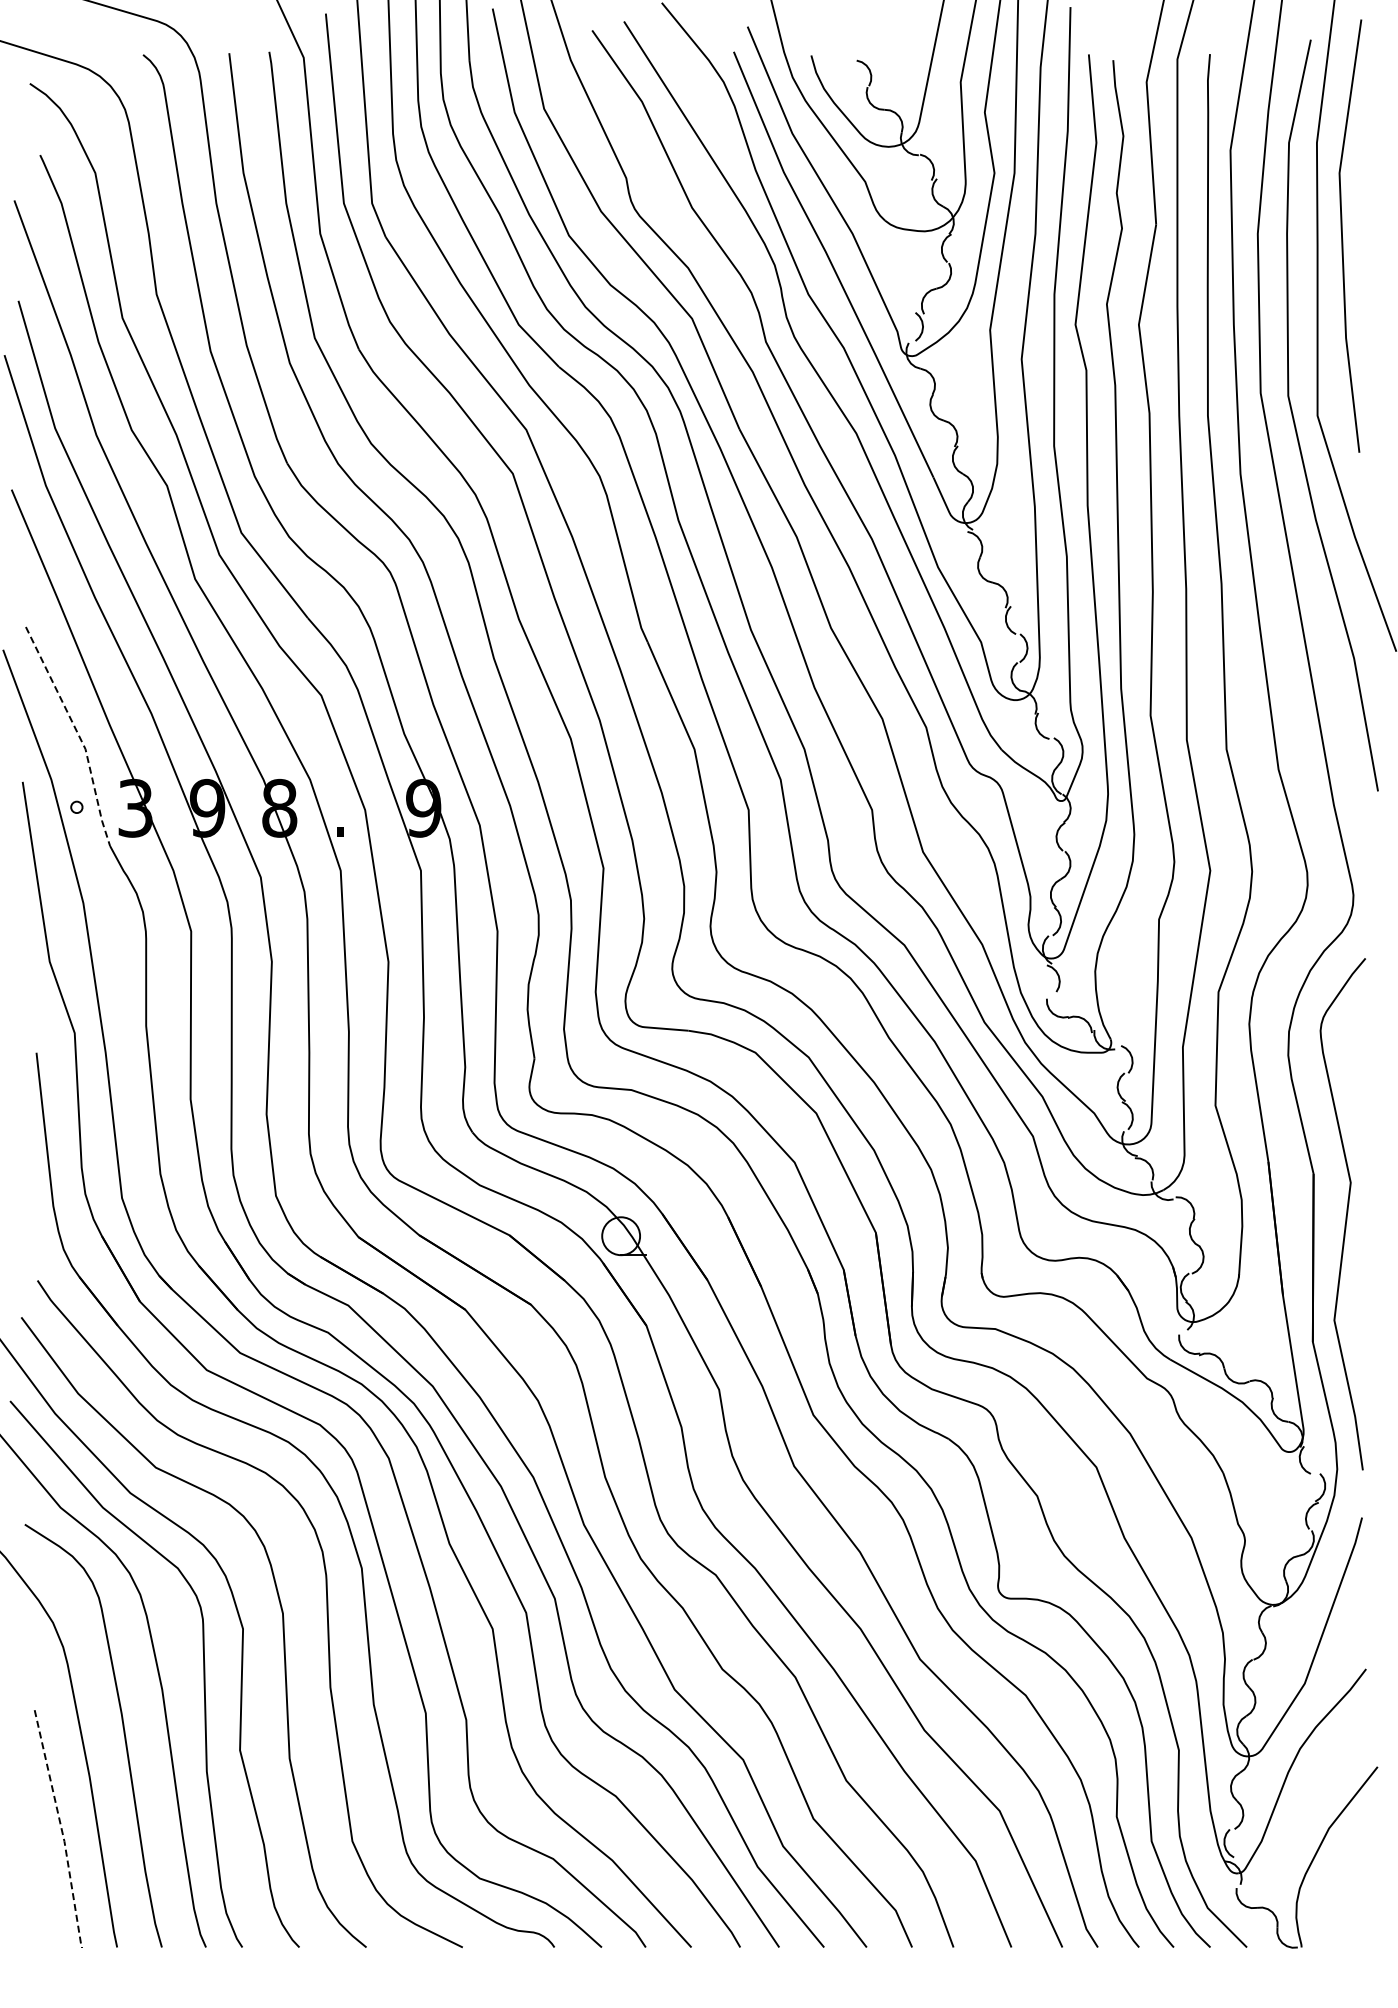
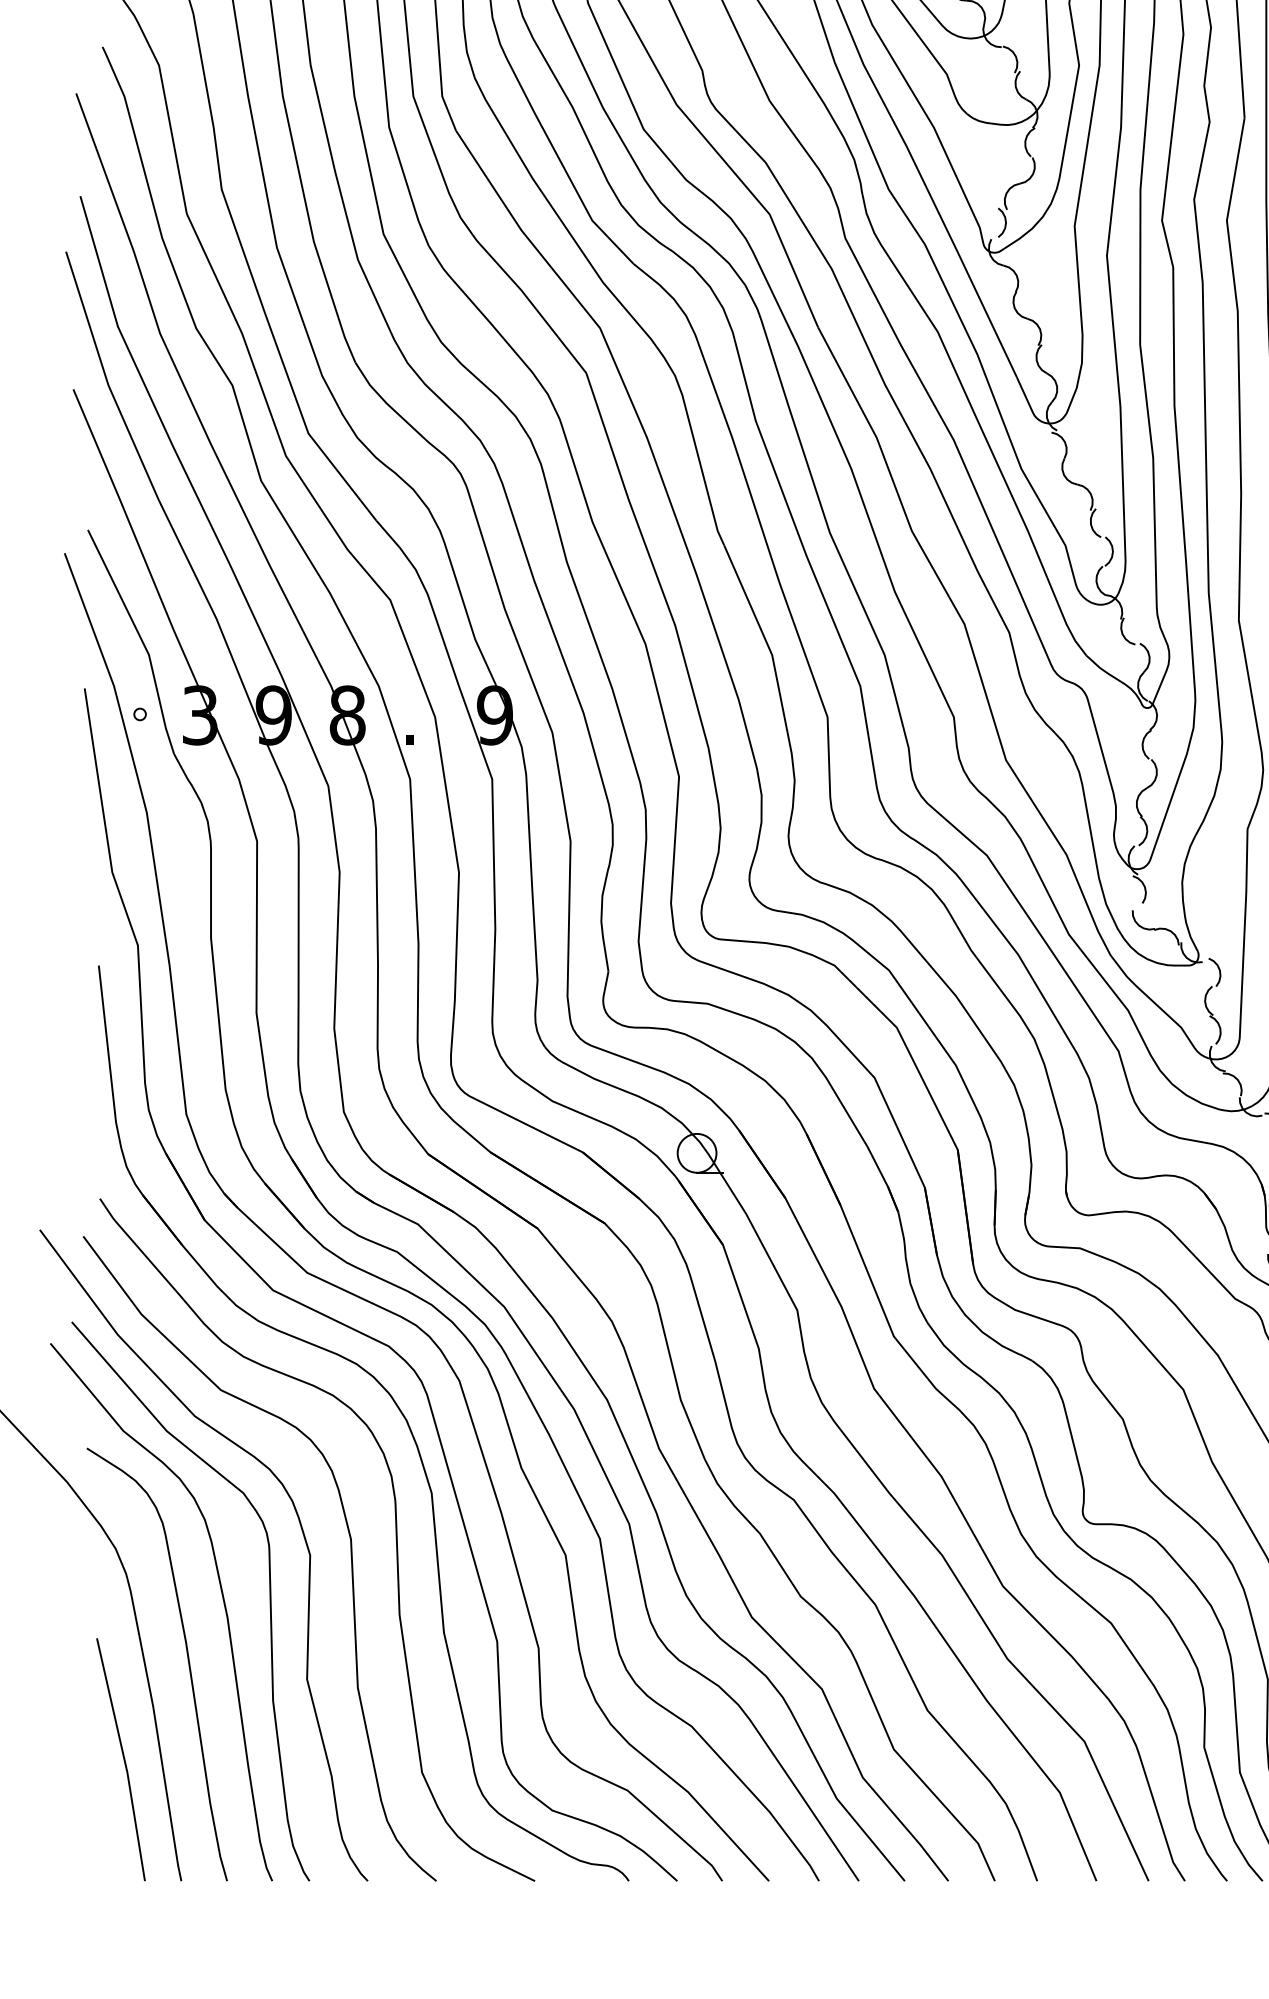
line: (78, 734) -> (141, 639), dashed -> solid
line: (61, 1829) -> (124, 1760), dashed -> solid

